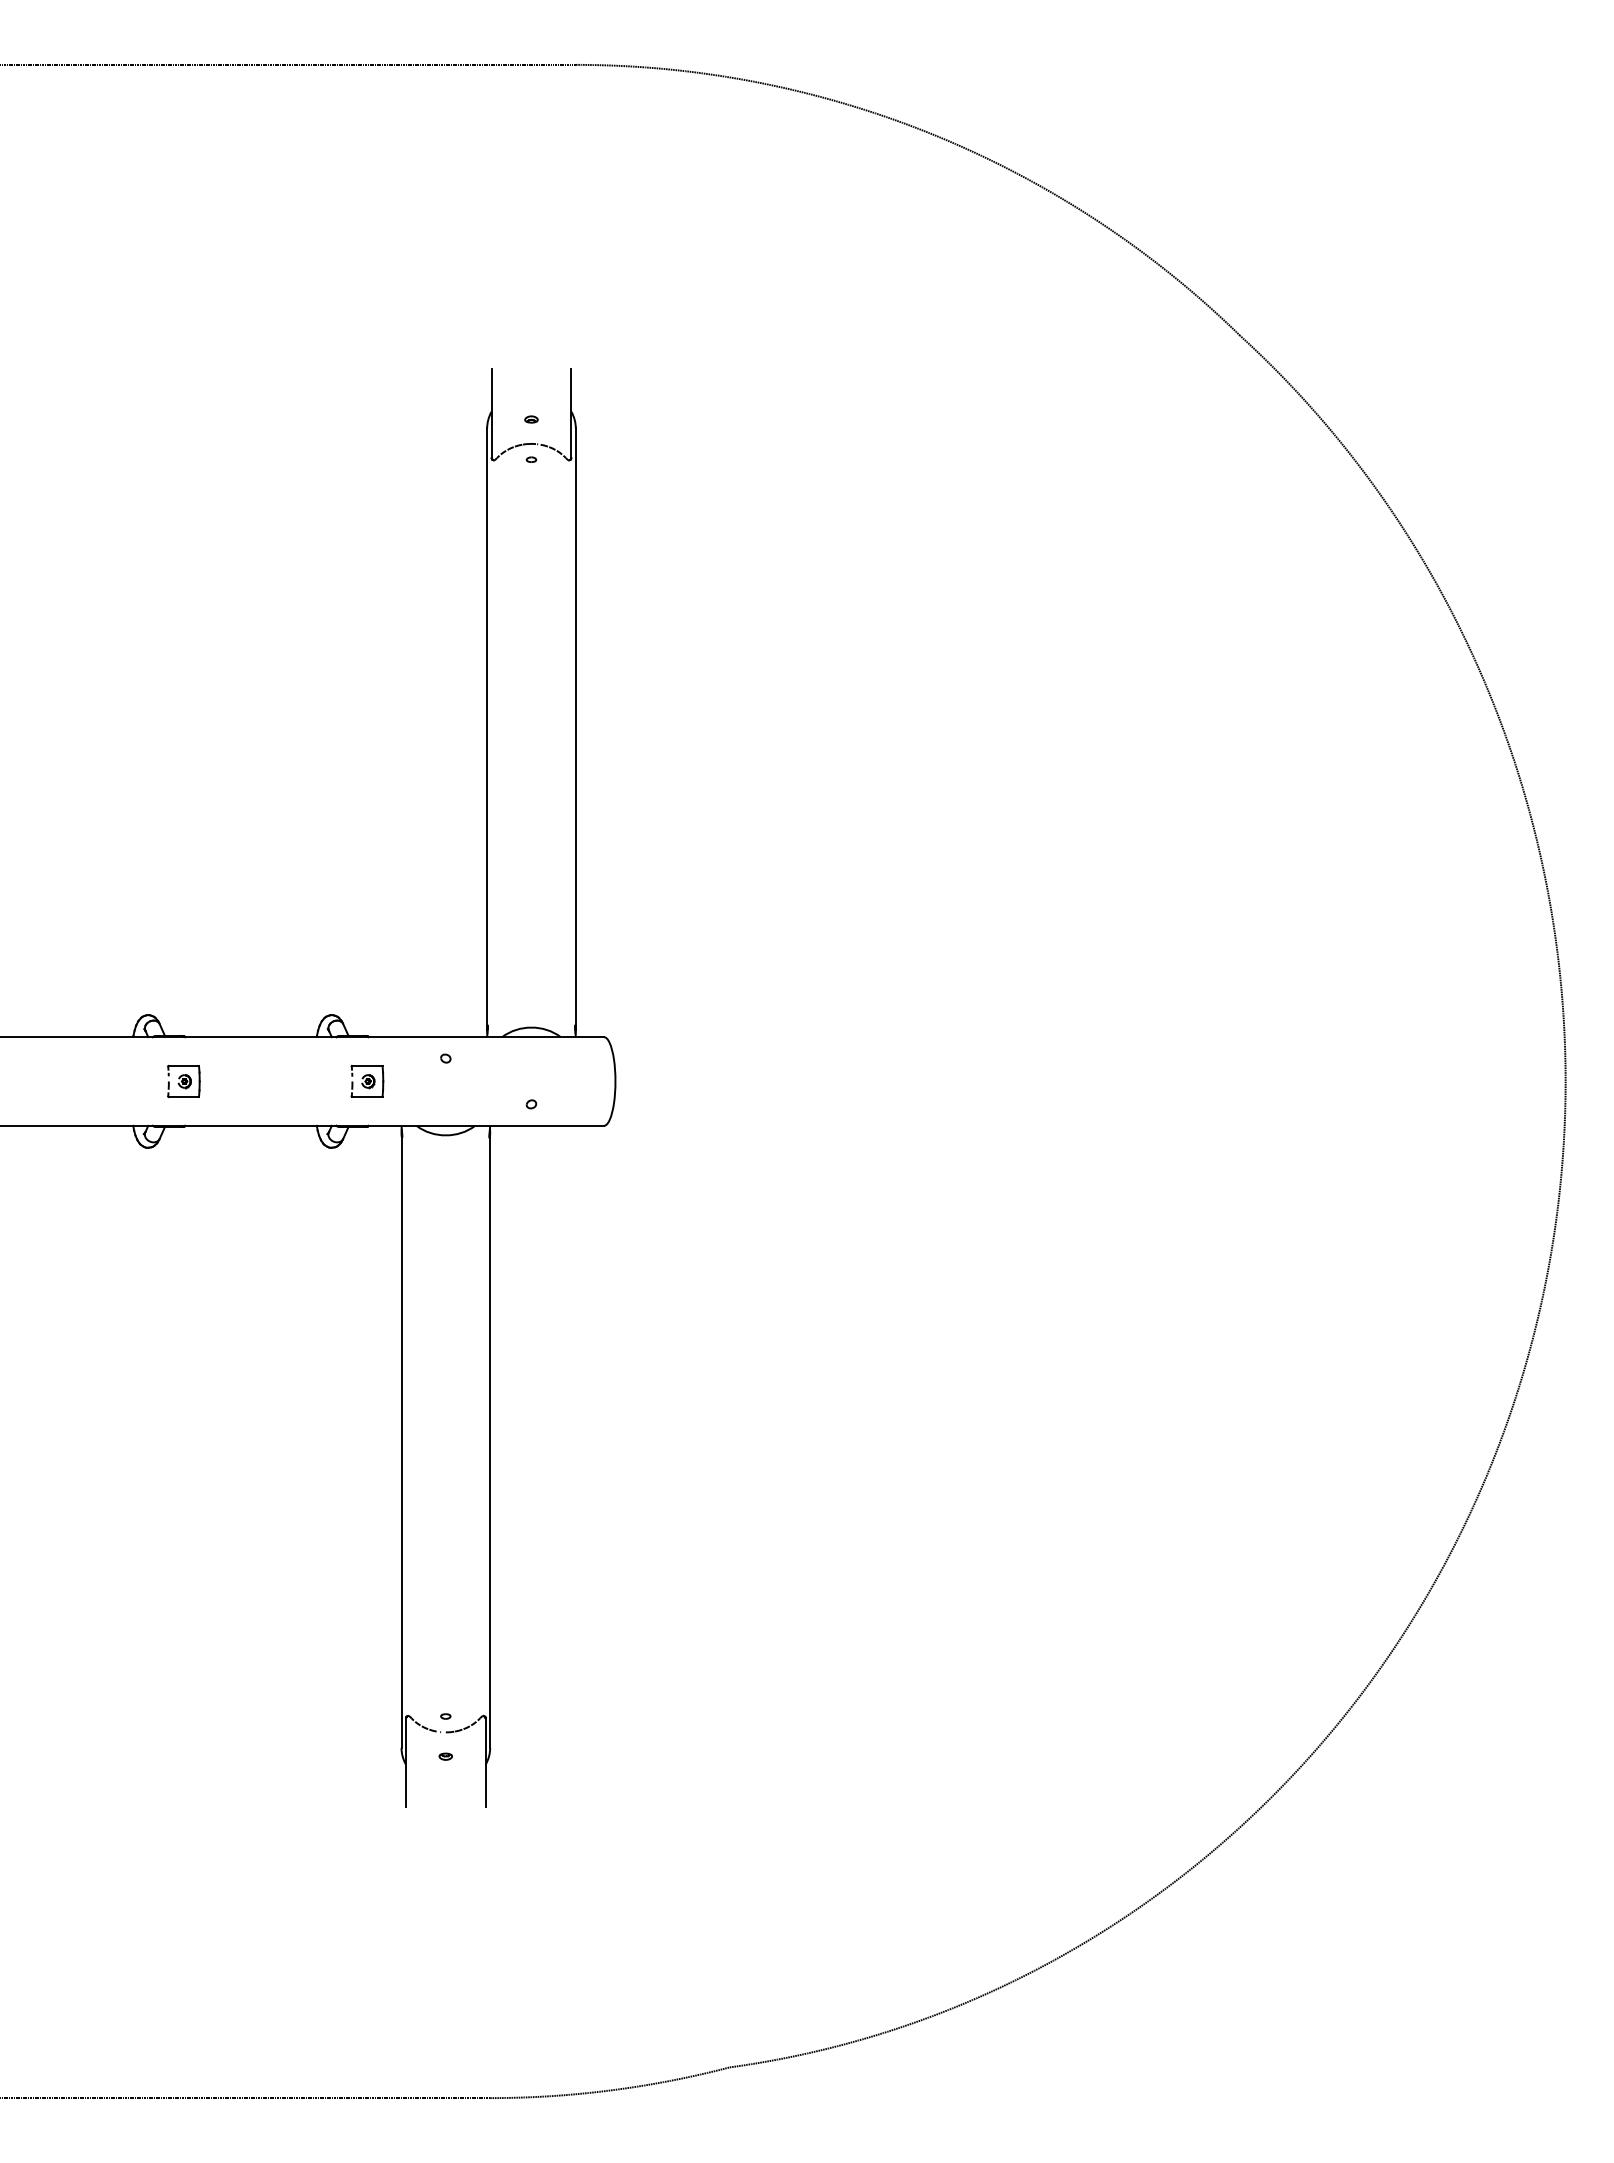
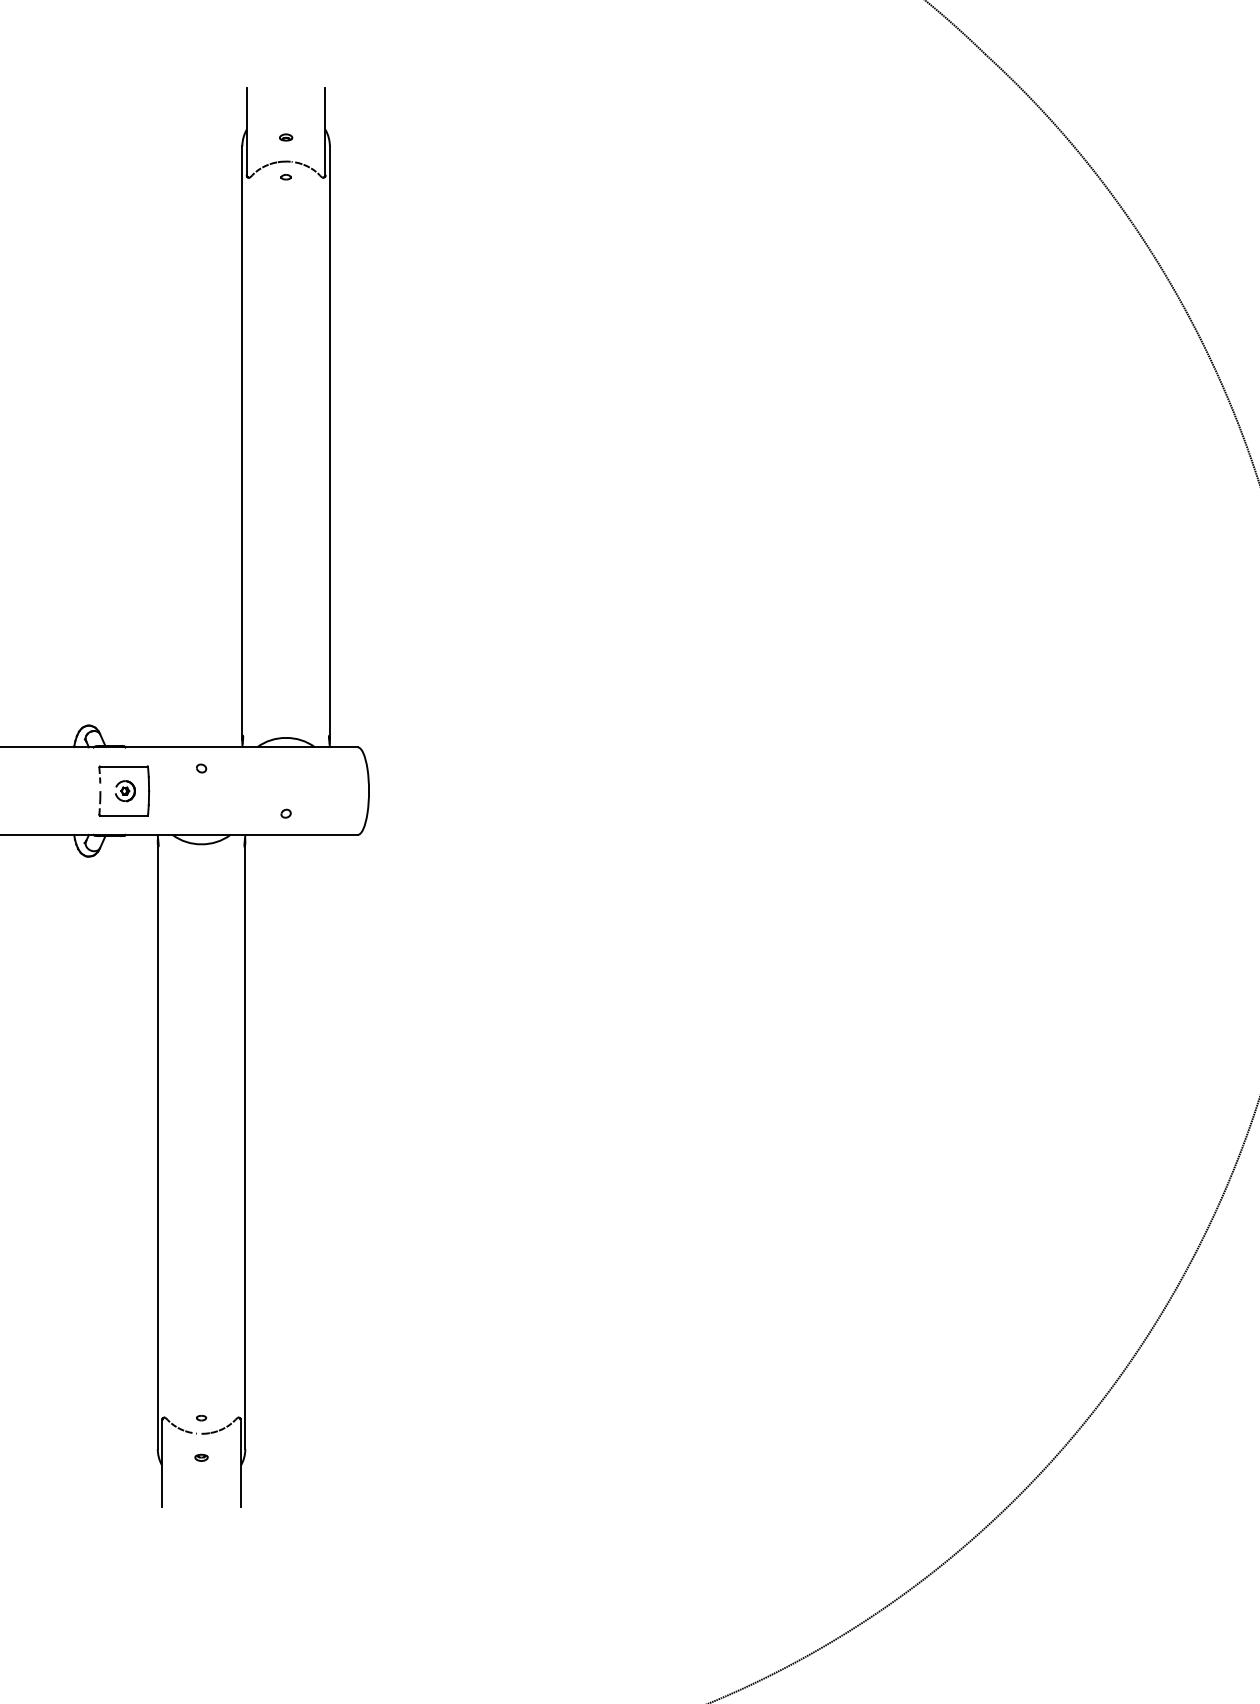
part: (367, 1081) -> (124, 791), size x1.6

